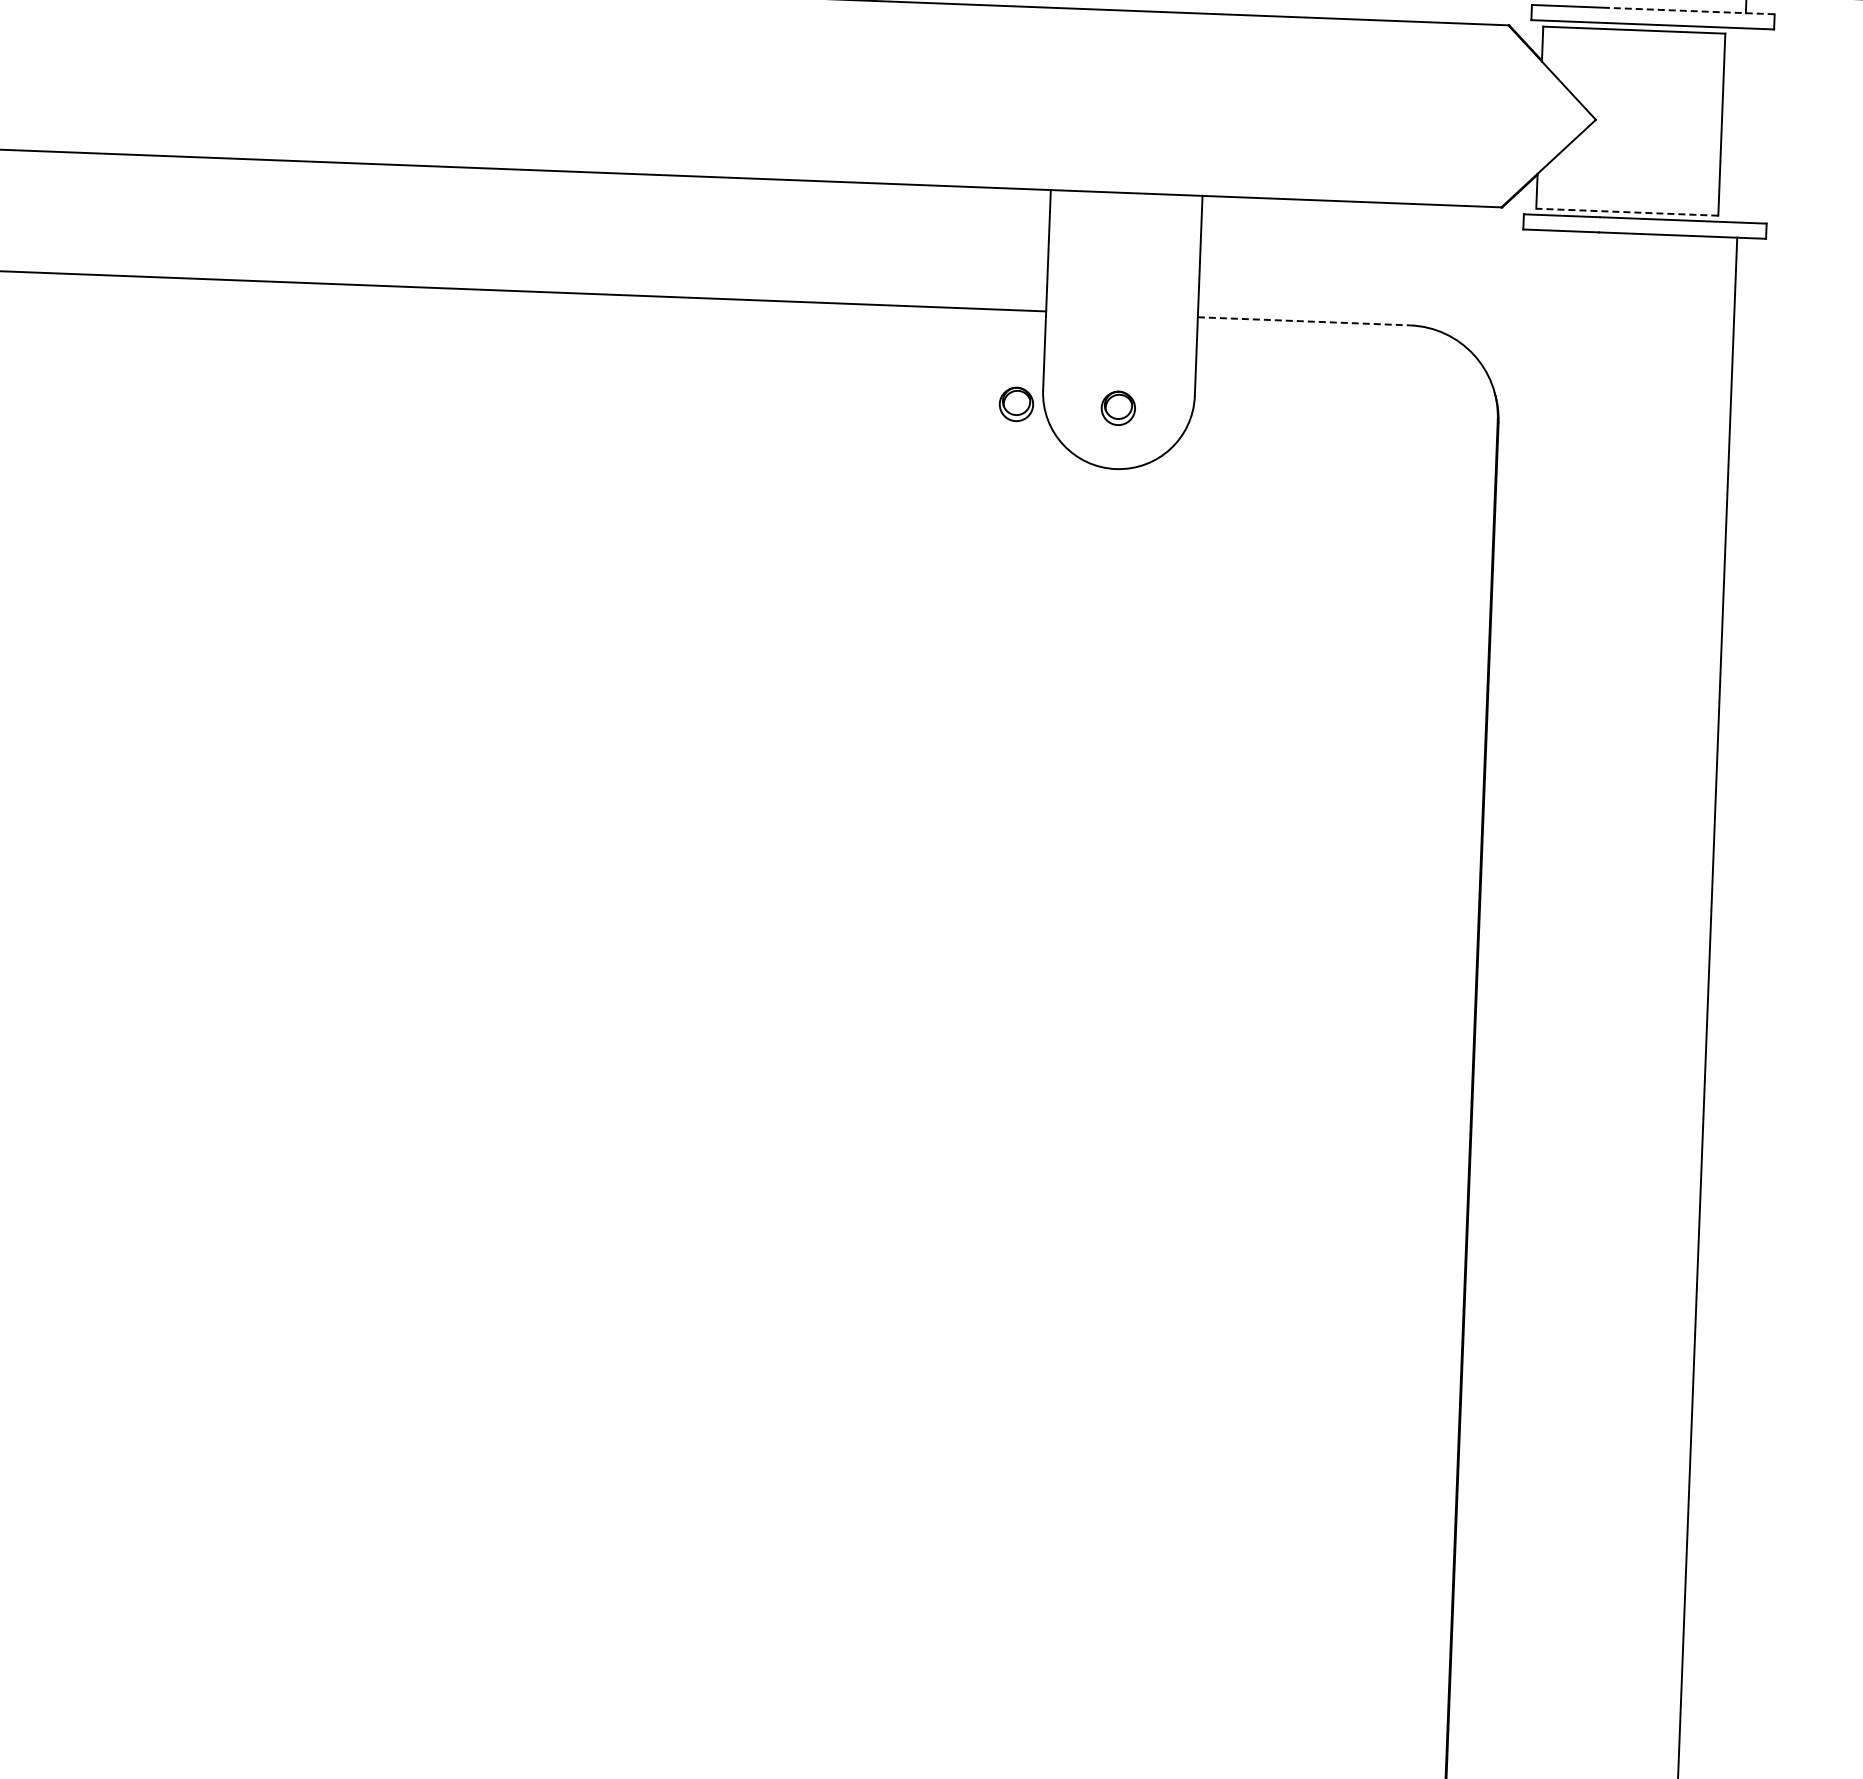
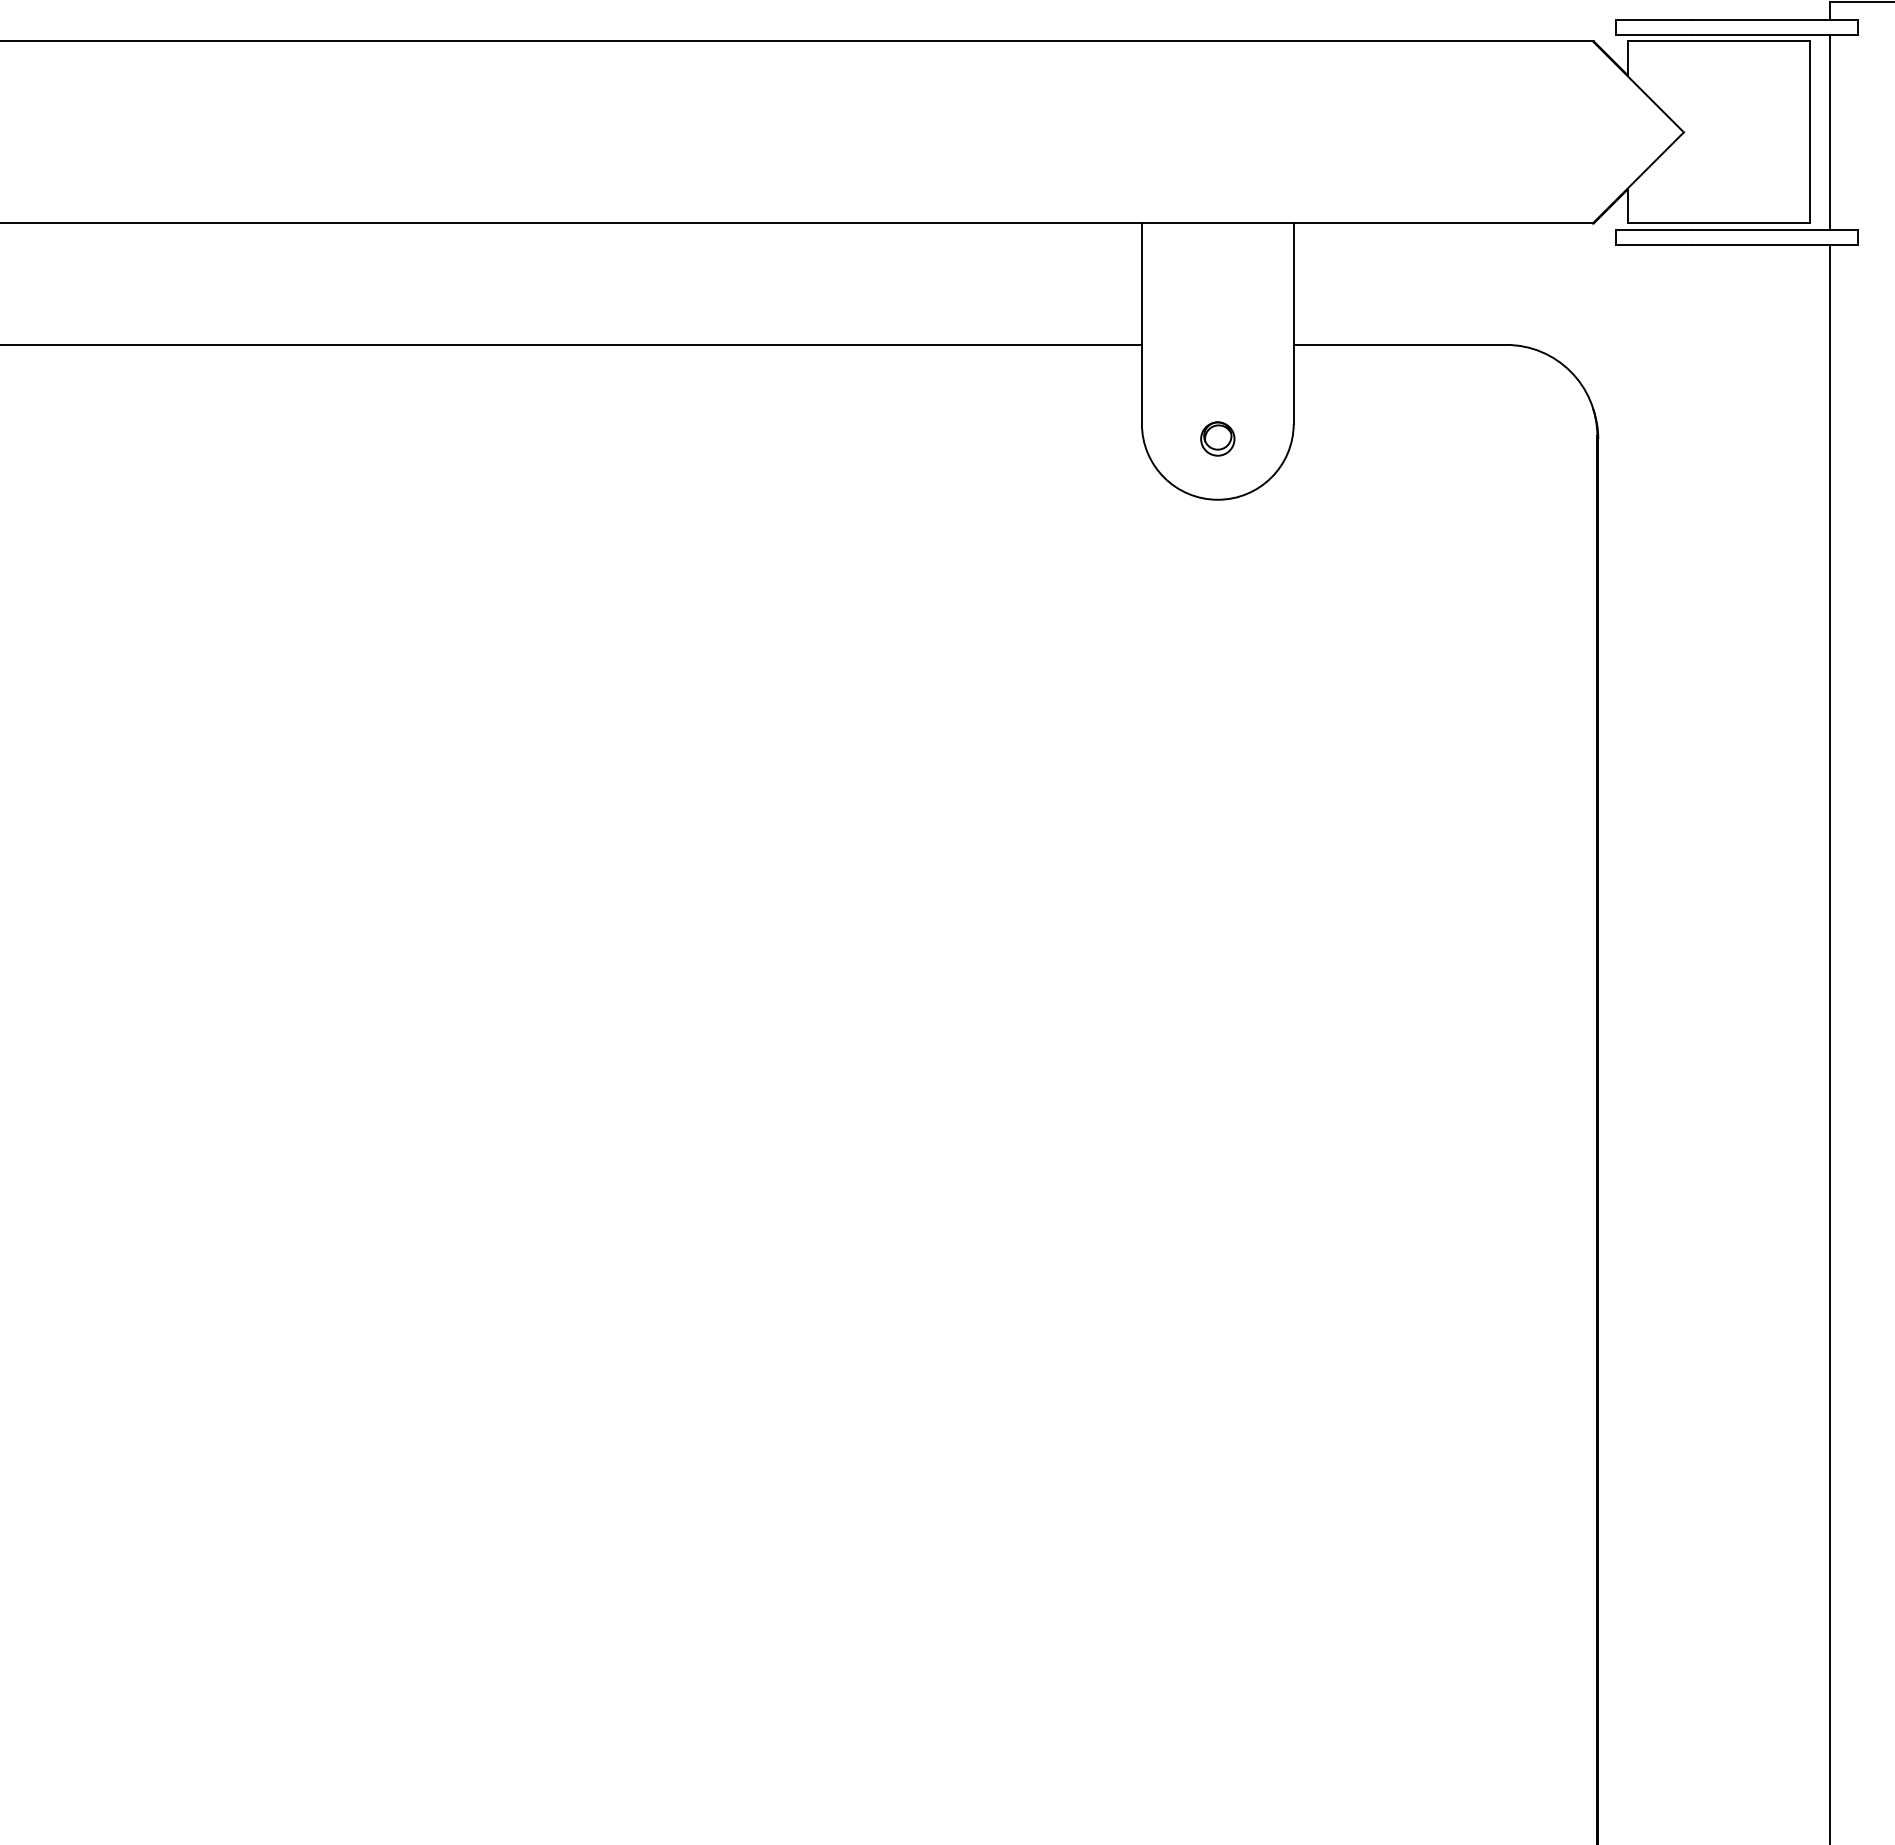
line: (1690, 11) -> (1774, 20), dashed -> solid
line: (1741, 125) -> (1829, 132), added
line: (1626, 212) -> (1718, 223), dashed -> solid
line: (1304, 320) -> (1400, 344), dashed -> solid
part: (1016, 403) -> (1115, 438), removed

